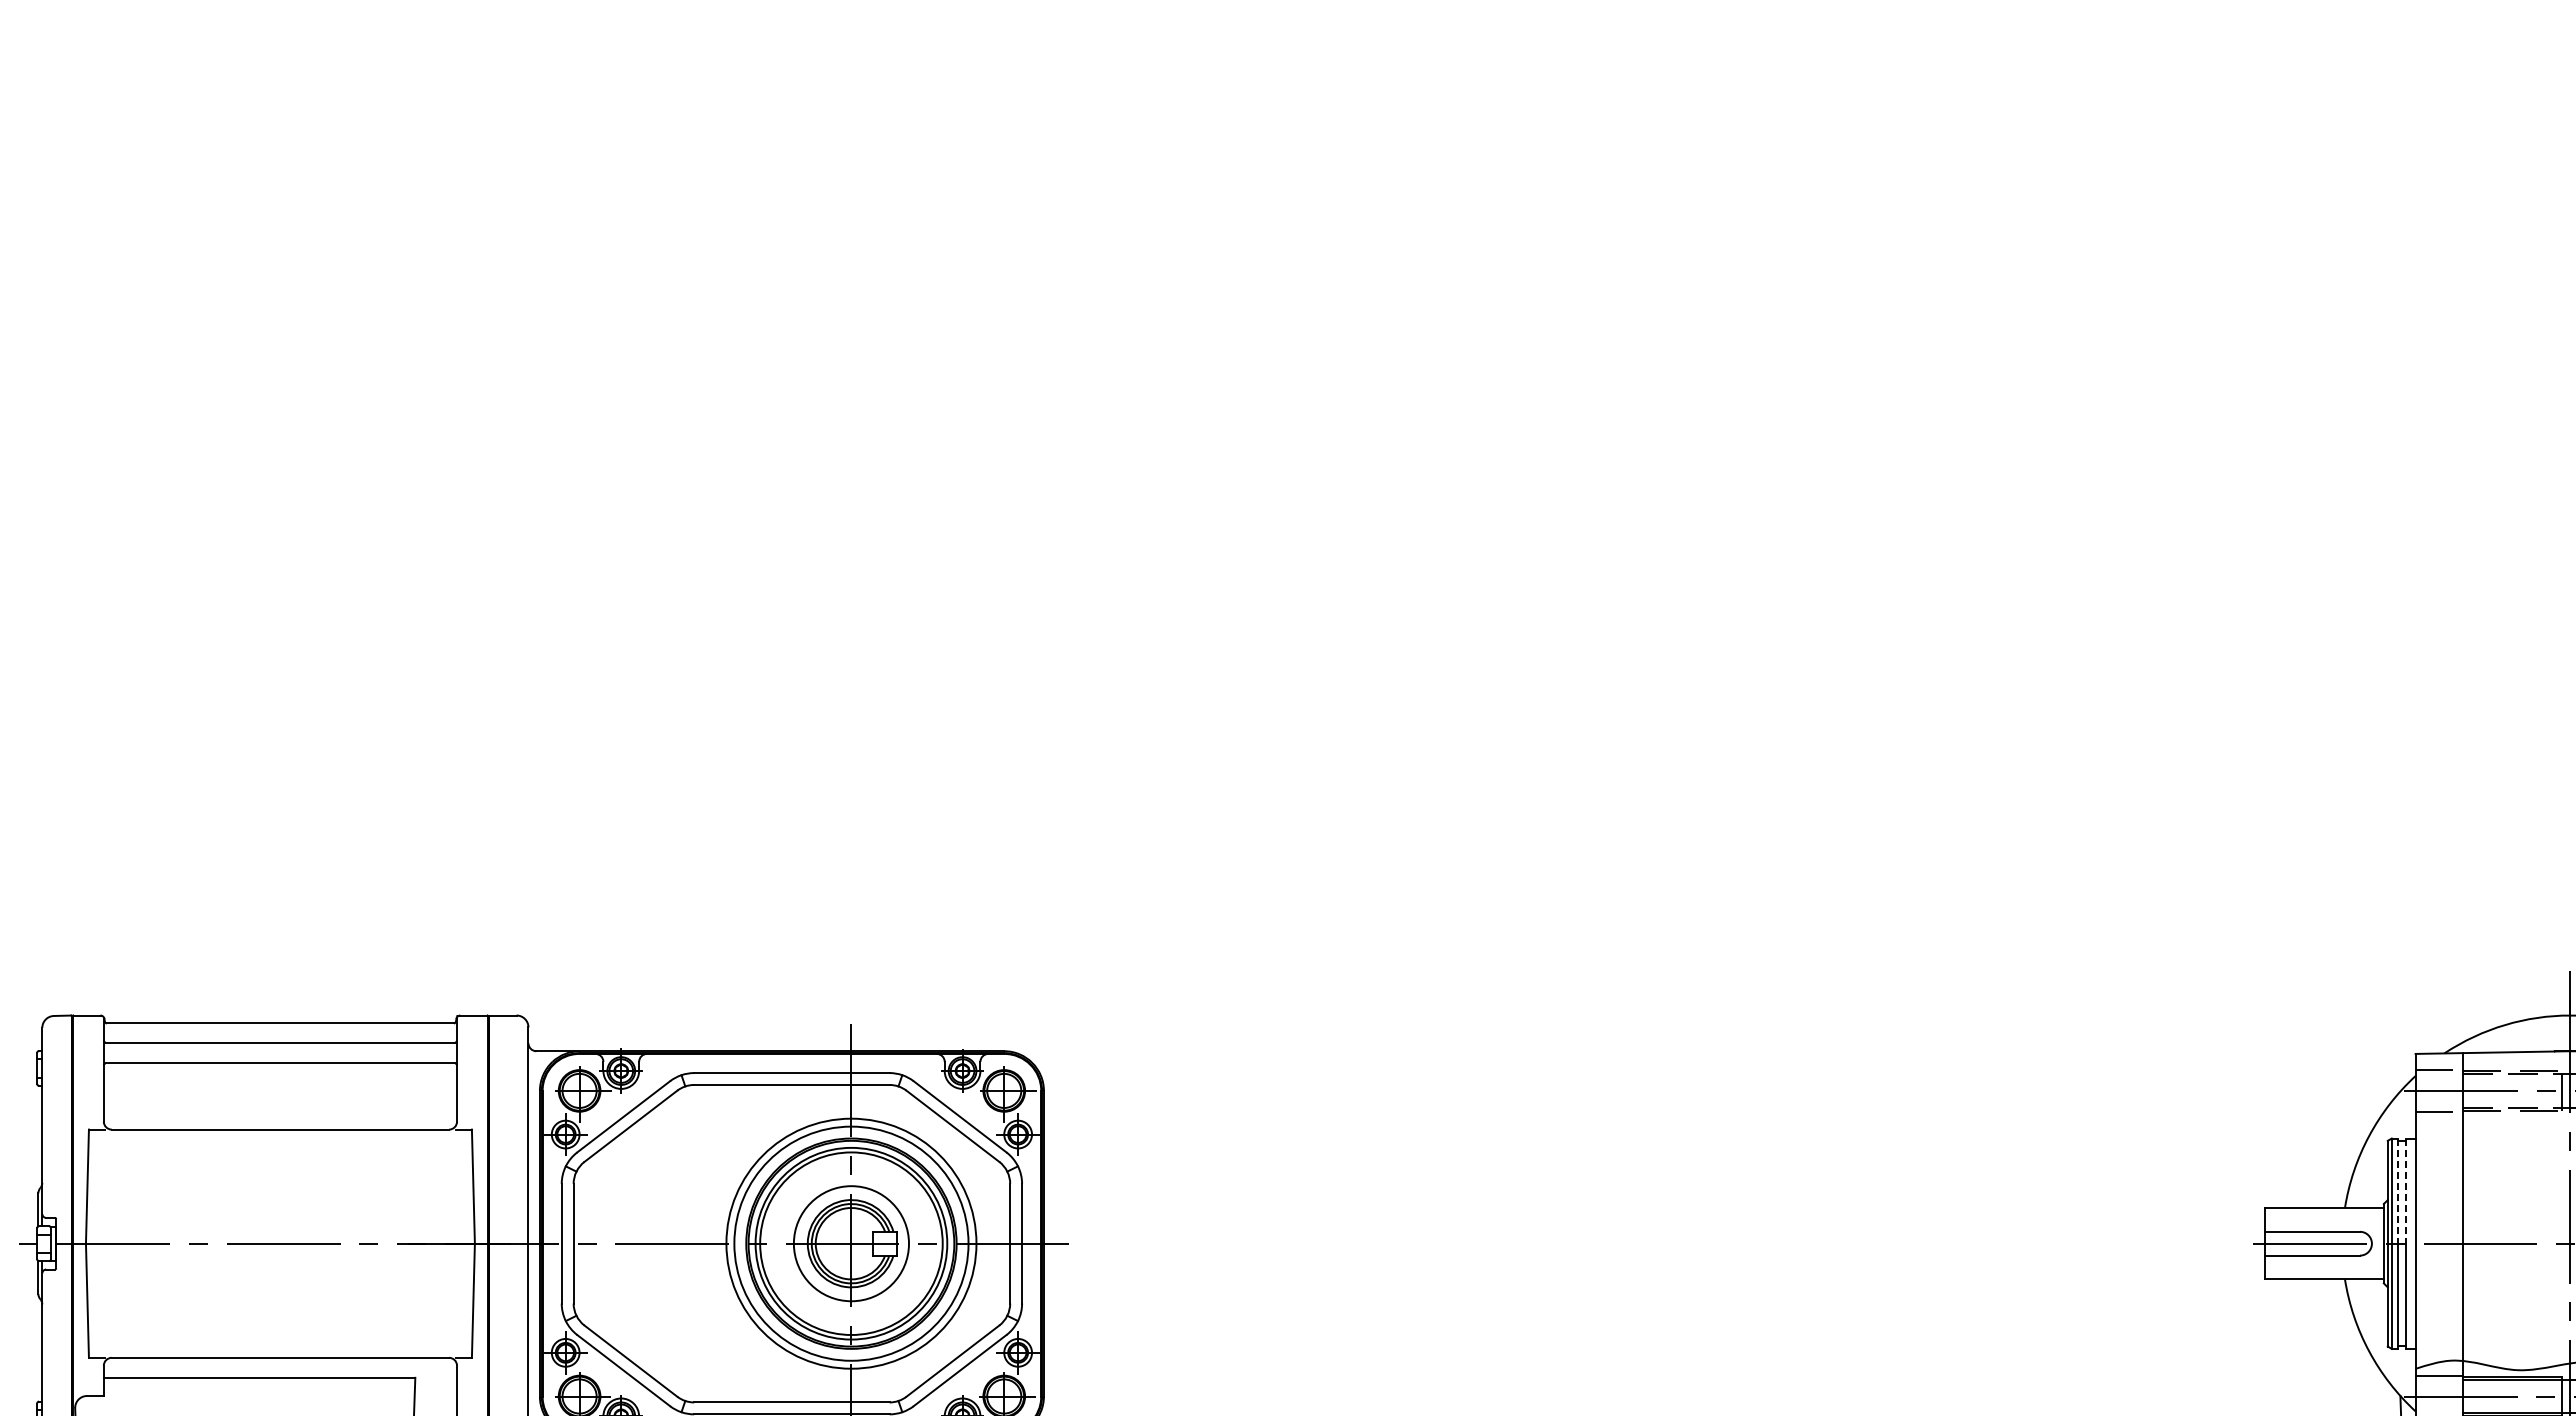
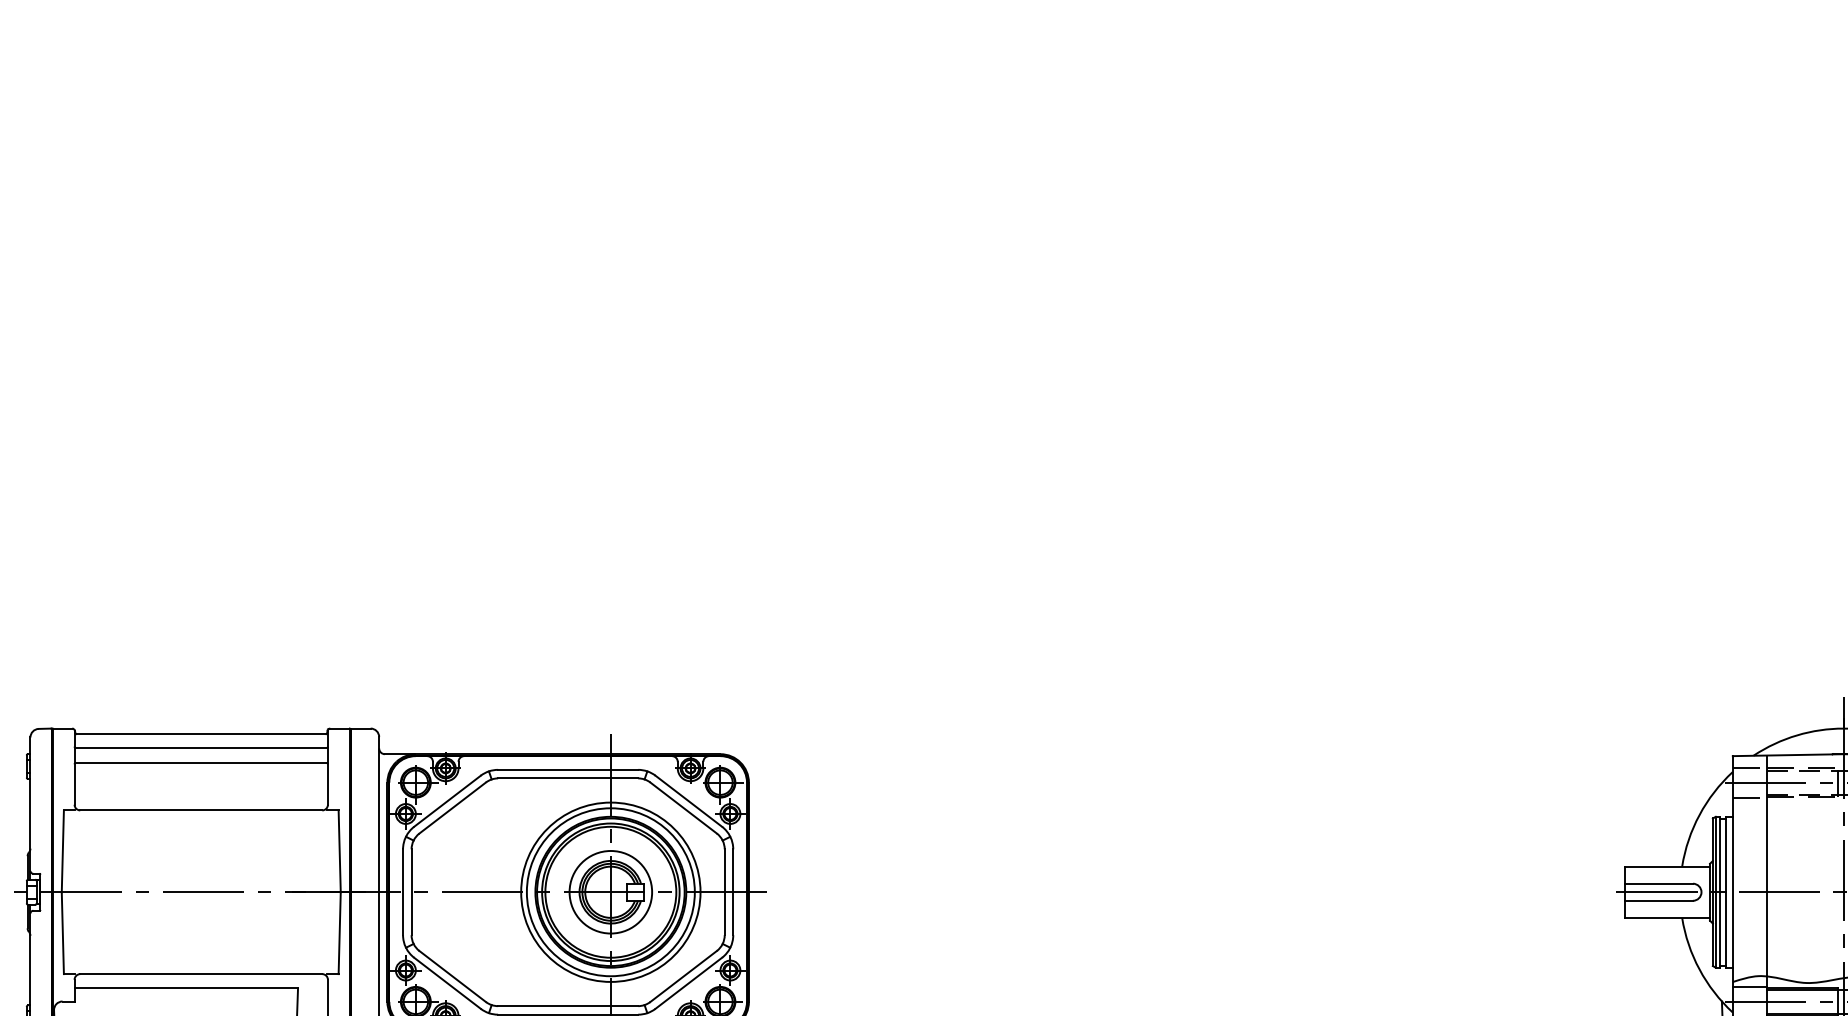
line: (2397, 1191) -> (1719, 854), dashed -> solid
line: (2405, 1191) -> (1725, 854), dashed -> solid

